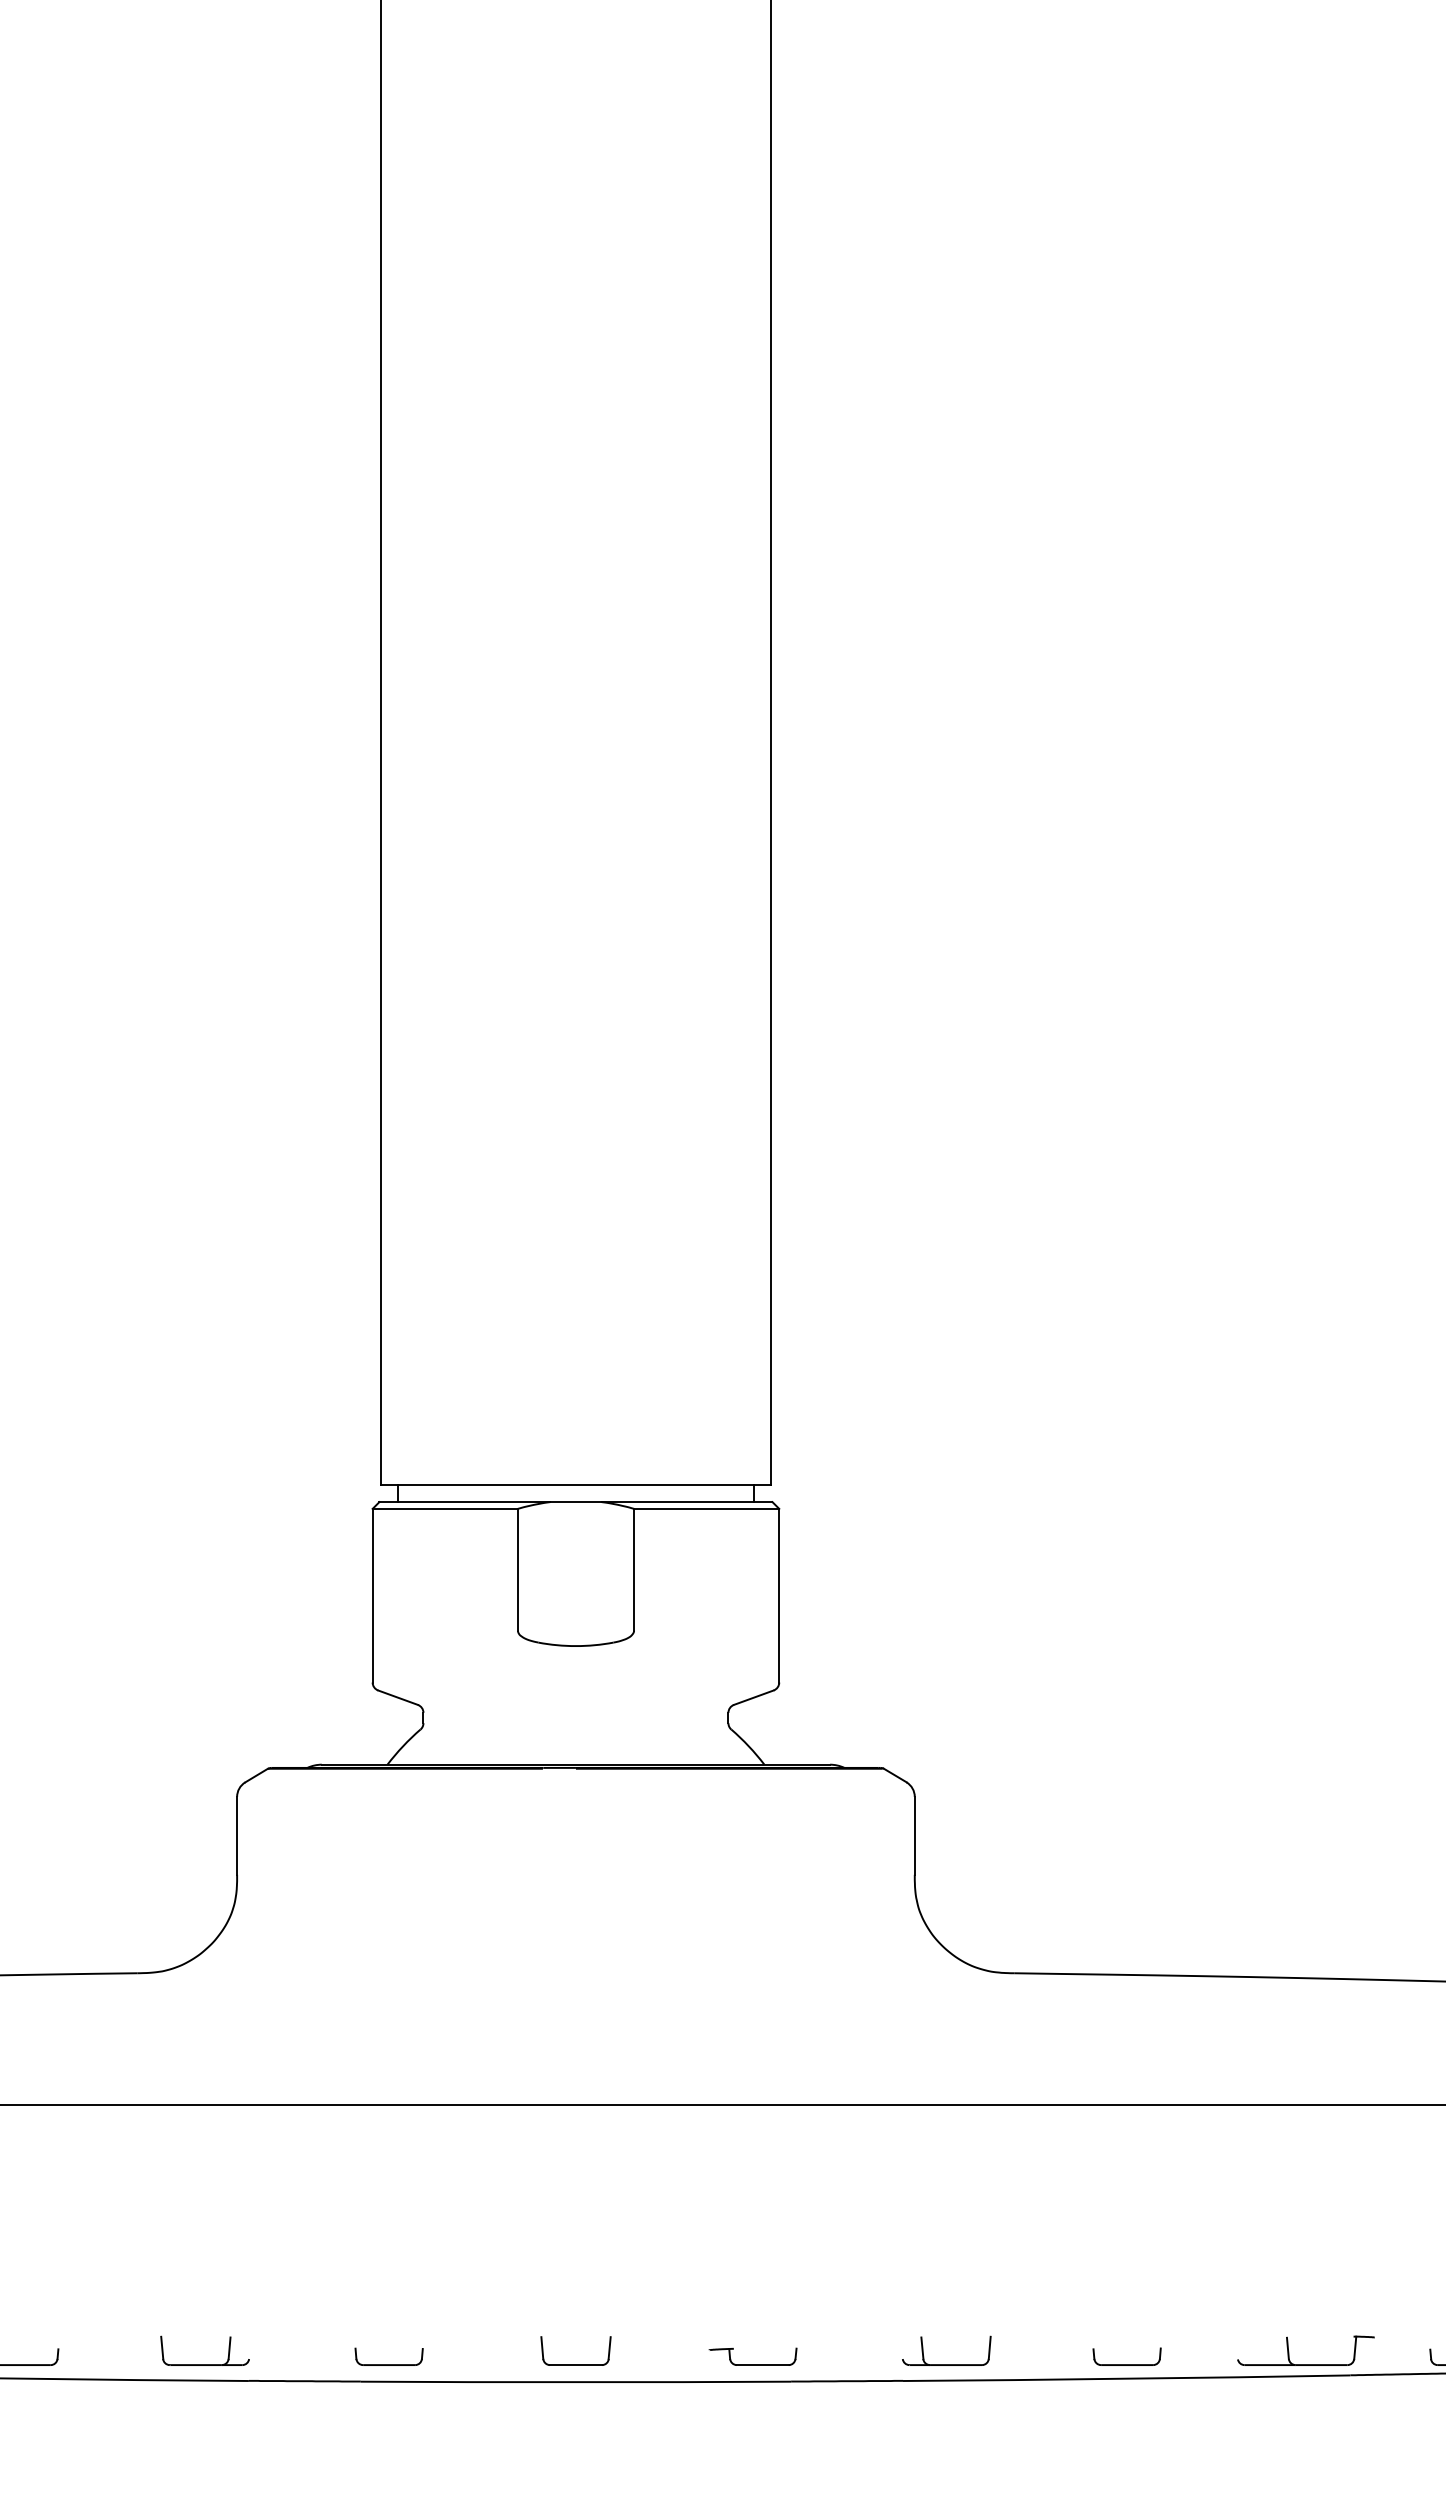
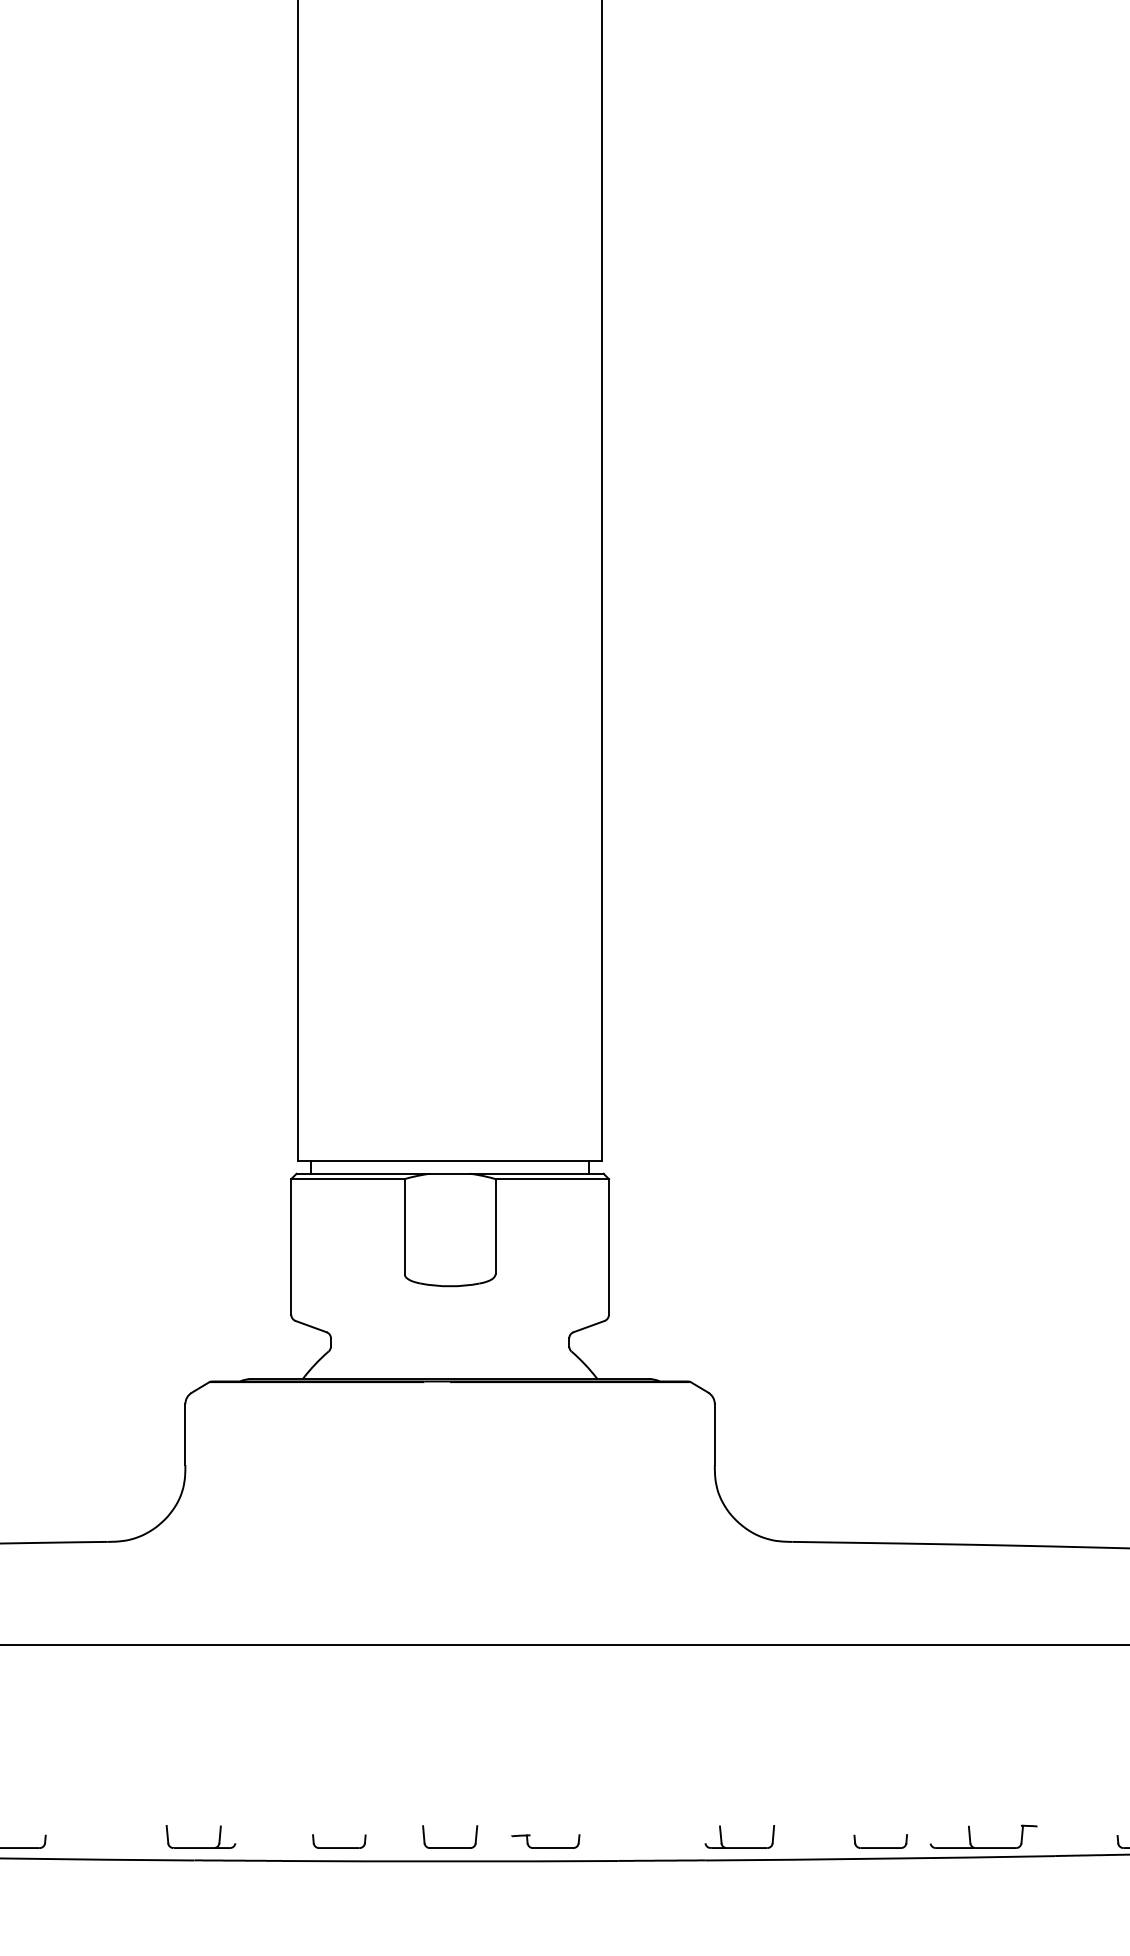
part: (204, 2364) -> (200, 1847), moved
part: (388, 2364) -> (338, 1847), moved
part: (752, 2364) -> (545, 1847), moved
part: (1305, 2364) -> (983, 1847), moved

